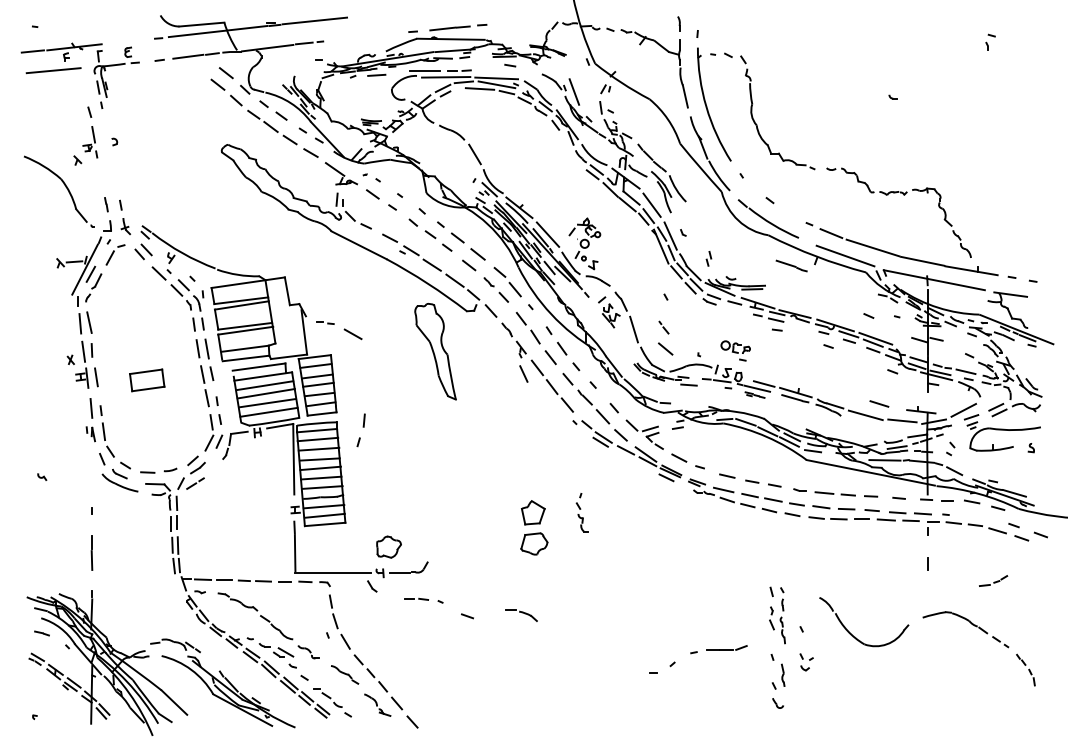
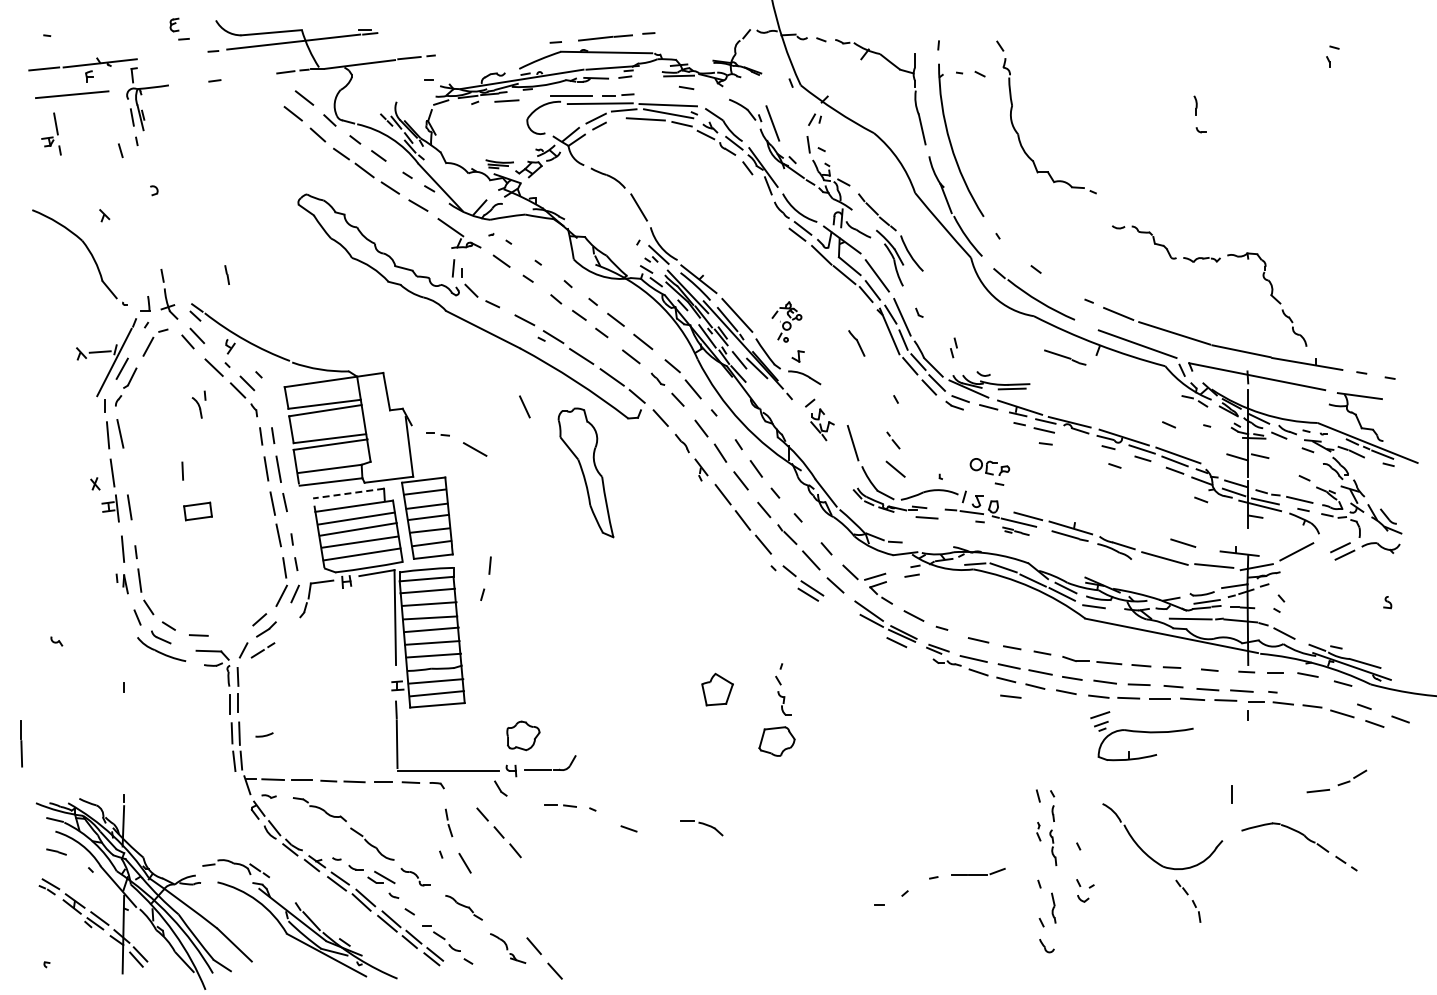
line: (314, 20) -> (423, 27), removed
part: (678, 23) -> (1195, 105), moved
part: (131, 54) -> (179, 28), moved
line: (188, 56) -> (253, 75), removed
part: (757, 125) -> (1019, 134), moved
part: (90, 141) -> (51, 133), moved
line: (105, 204) -> (226, 274), moved
part: (125, 226) -> (168, 304), size x1.4
part: (584, 239) -> (786, 321), size x0.7
part: (198, 300) -> (198, 404), moved
part: (620, 301) -> (856, 343), moved
line: (91, 349) -> (182, 470), moved
line: (259, 367) -> (348, 493), solid -> dashed
line: (523, 373) -> (524, 406), moved
part: (146, 380) -> (197, 511), size x0.6
part: (1002, 433) -> (1141, 736), moved
line: (626, 450) -> (842, 605), removed
line: (171, 469) -> (265, 734), moved
part: (799, 489) -> (1075, 658), size x1.6
line: (751, 517) -> (1010, 696), added
part: (534, 543) -> (776, 741), moved
line: (91, 552) -> (21, 743), moved
line: (927, 563) -> (1231, 794), moved
part: (993, 581) -> (1336, 781), size x1.6
part: (333, 611) -> (448, 822), size x0.6
part: (771, 618) -> (1038, 831), size x0.6
part: (1025, 669) -> (1188, 900), moved
part: (370, 673) -> (498, 832), moved

